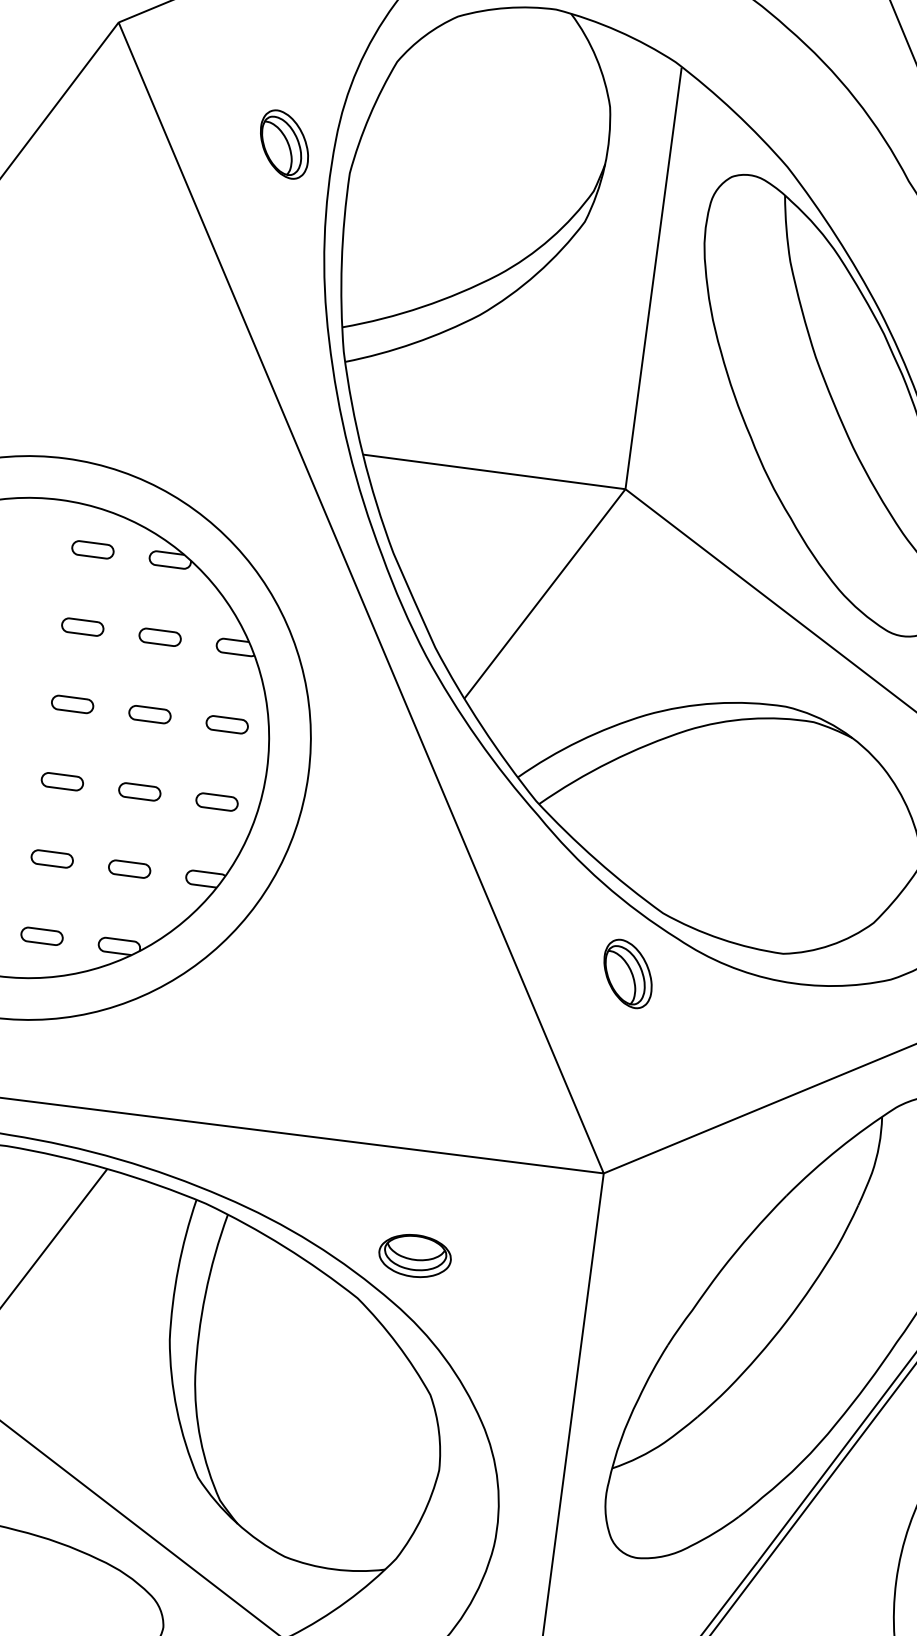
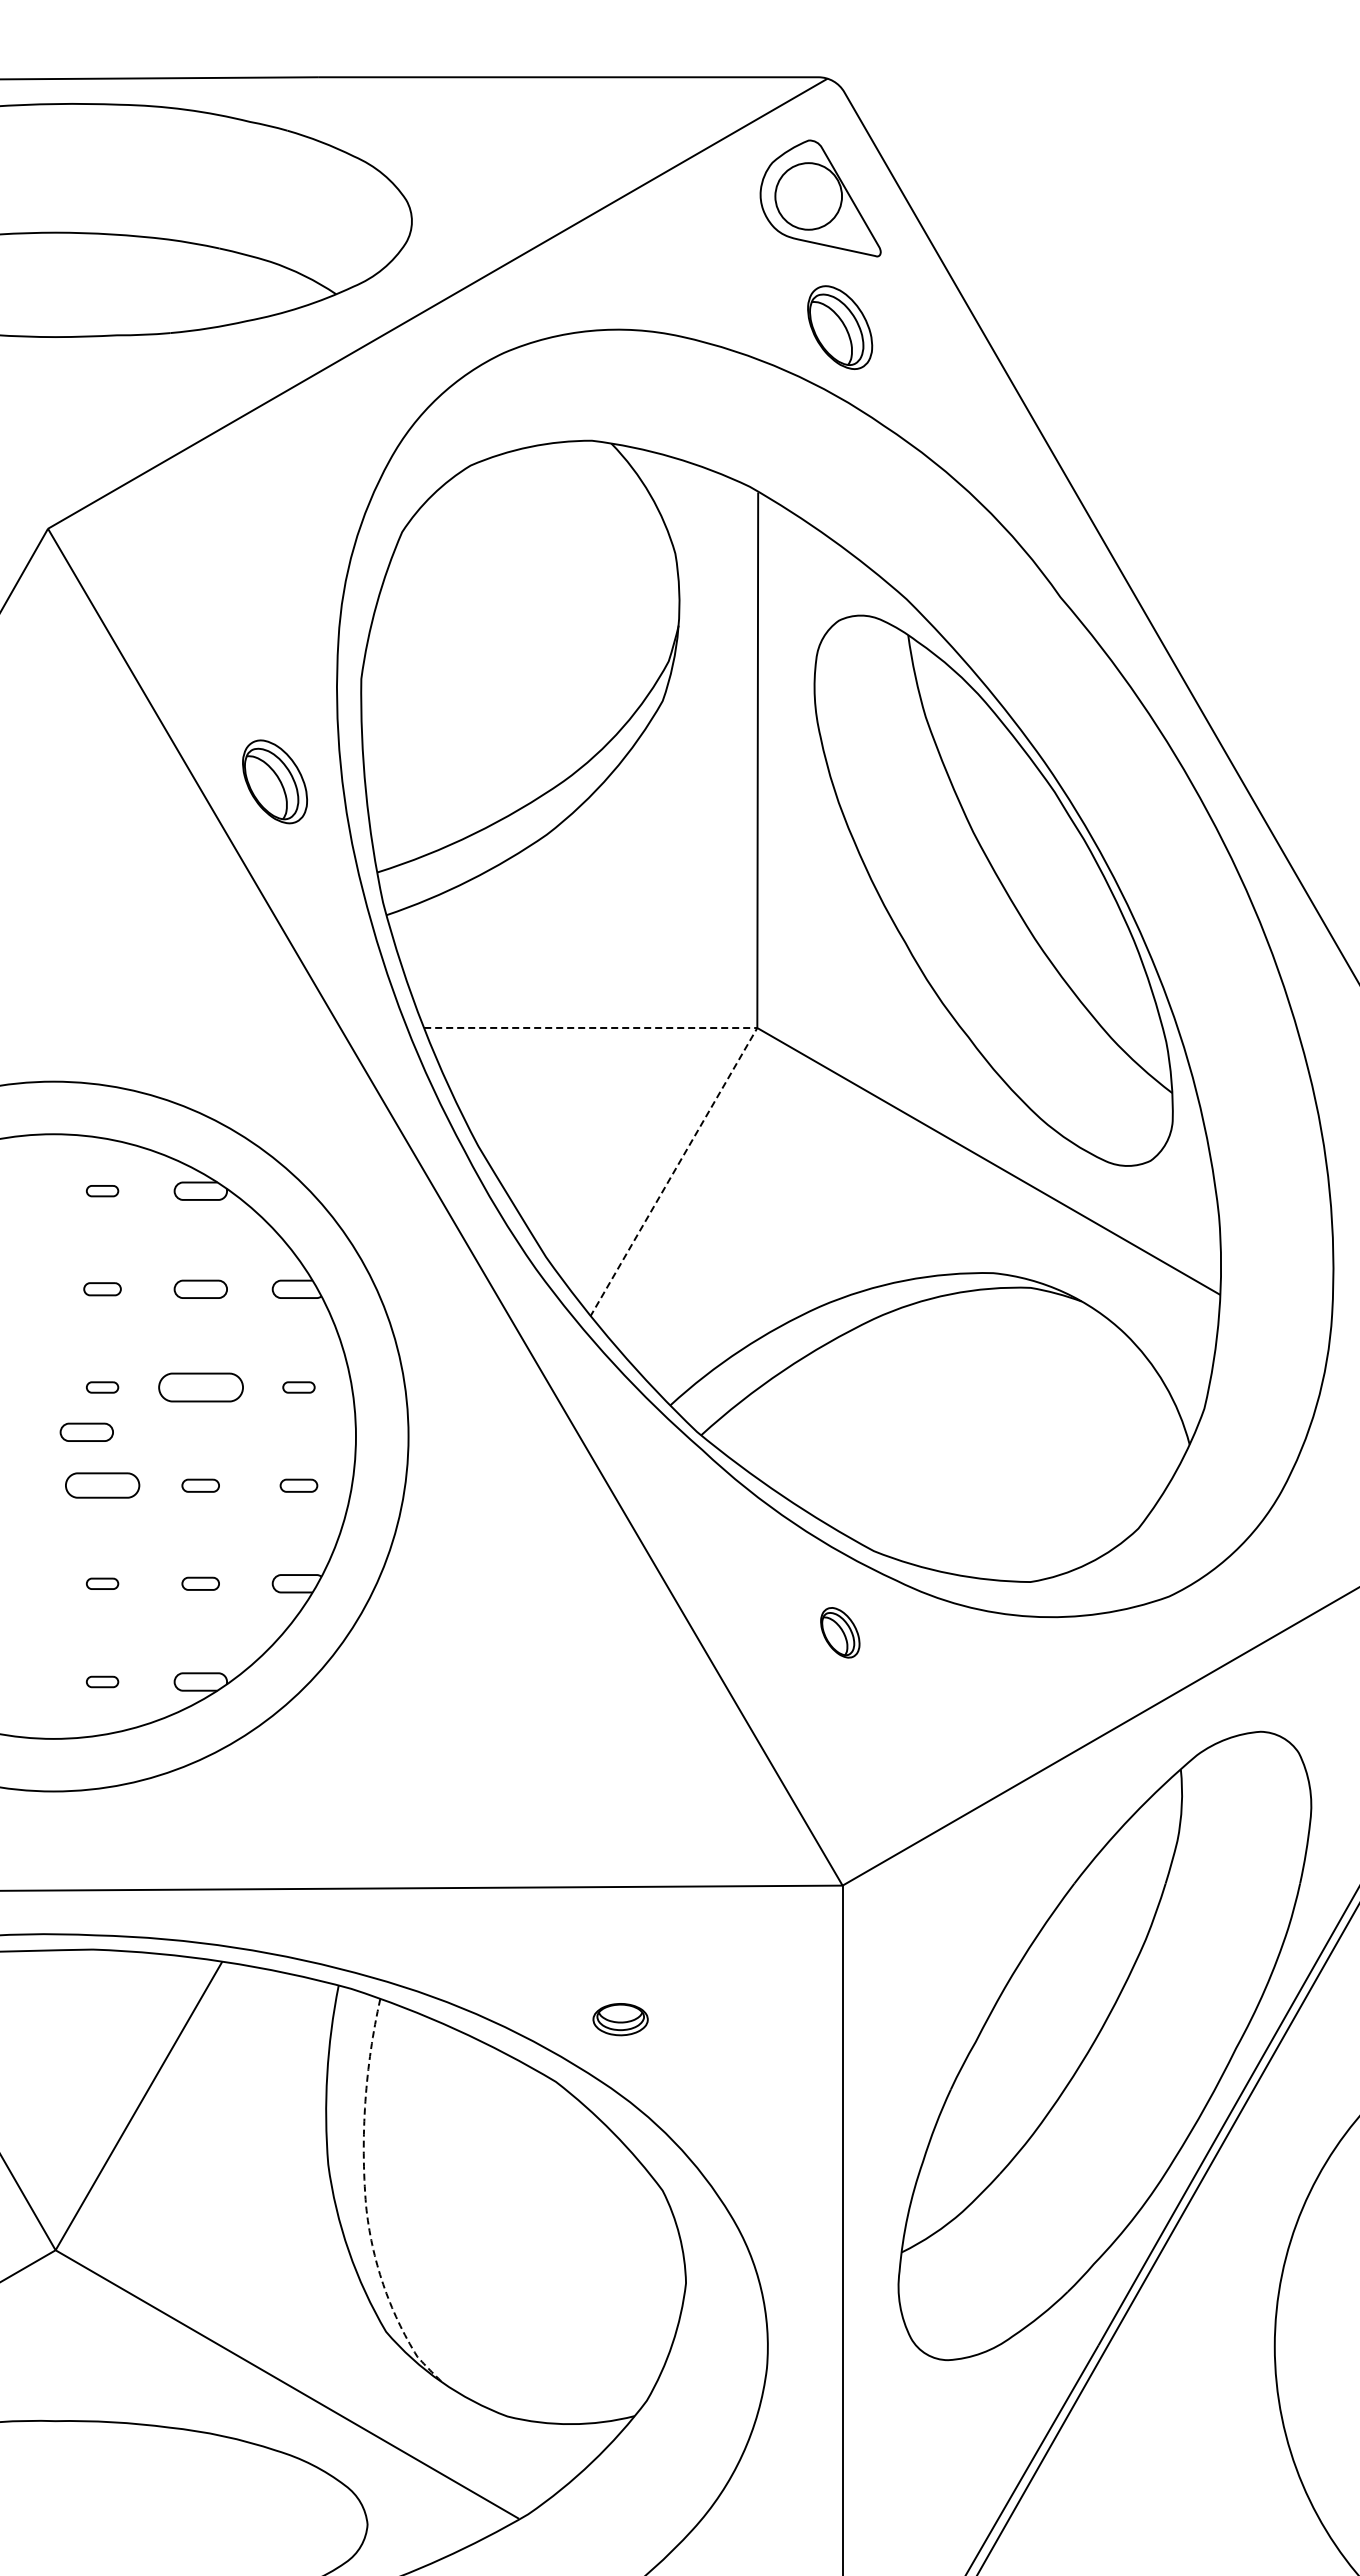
part: (284, 144) -> (274, 781), moved
line: (625, 489) -> (757, 1028), solid -> dashed
part: (92, 549) -> (102, 1190), size x0.6
part: (82, 626) -> (102, 1288), size x0.7
part: (72, 704) -> (102, 1387), size x0.6
part: (149, 714) -> (200, 1387), size x1.6
part: (226, 724) -> (298, 1387), size x0.6
part: (55, 737) -> (86, 1431), added
part: (62, 781) -> (102, 1485), size x1.4
part: (139, 791) -> (200, 1485), size x0.7
part: (216, 801) -> (298, 1485), size x0.7
part: (52, 858) -> (102, 1583), size x0.6
part: (129, 868) -> (200, 1583), size x0.7
part: (42, 935) -> (102, 1681), size x0.6
part: (628, 973) -> (840, 1632), size x0.6
part: (414, 1255) -> (620, 2019), size x0.6
line: (195, 1375) -> (366, 2204), solid -> dashed

